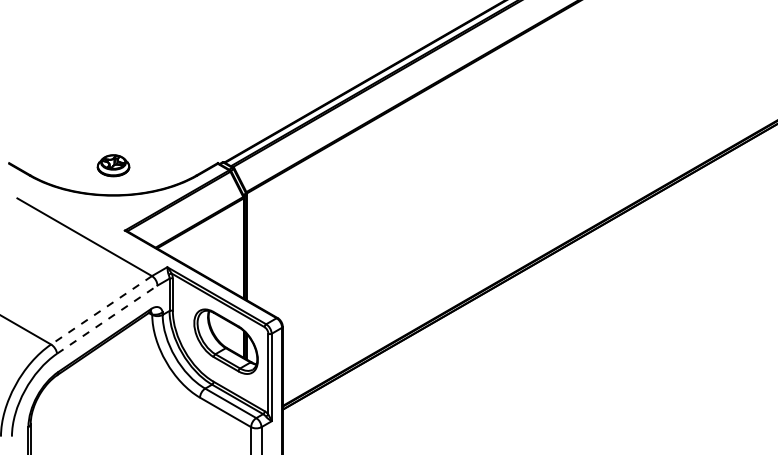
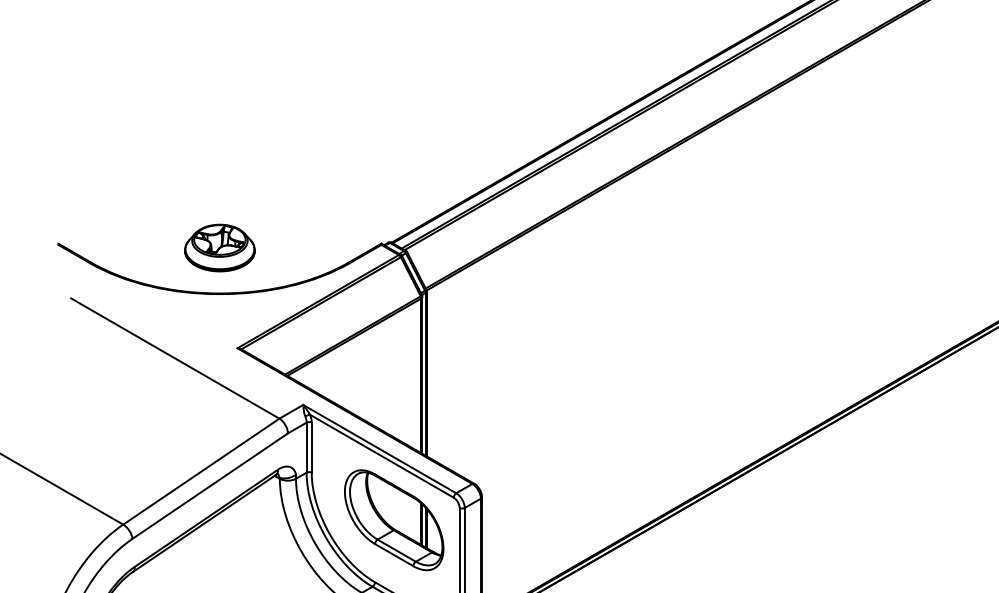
part: (113, 165) -> (219, 247), size x1.43
line: (101, 310) -> (201, 471), dashed -> solid
line: (107, 319) -> (210, 485), dashed -> solid

